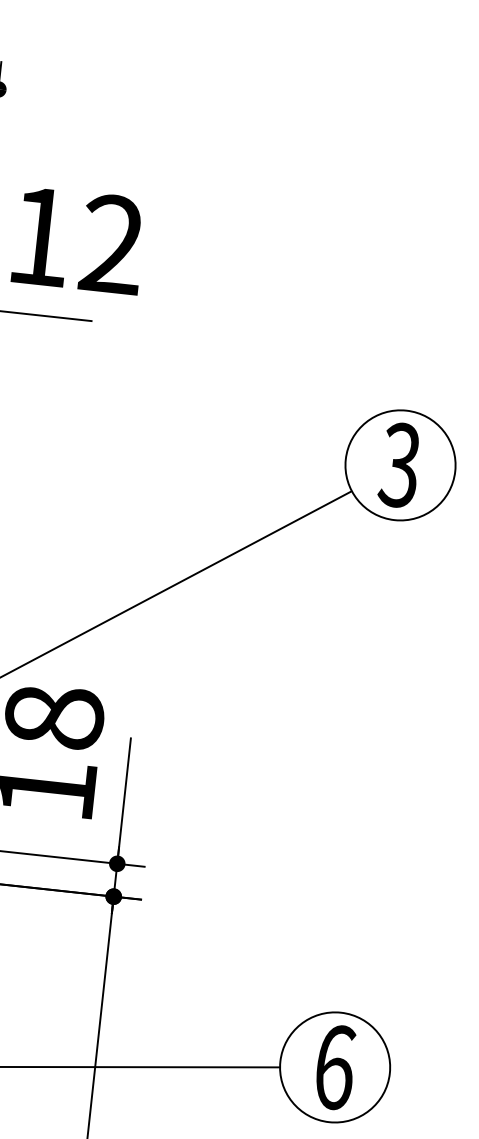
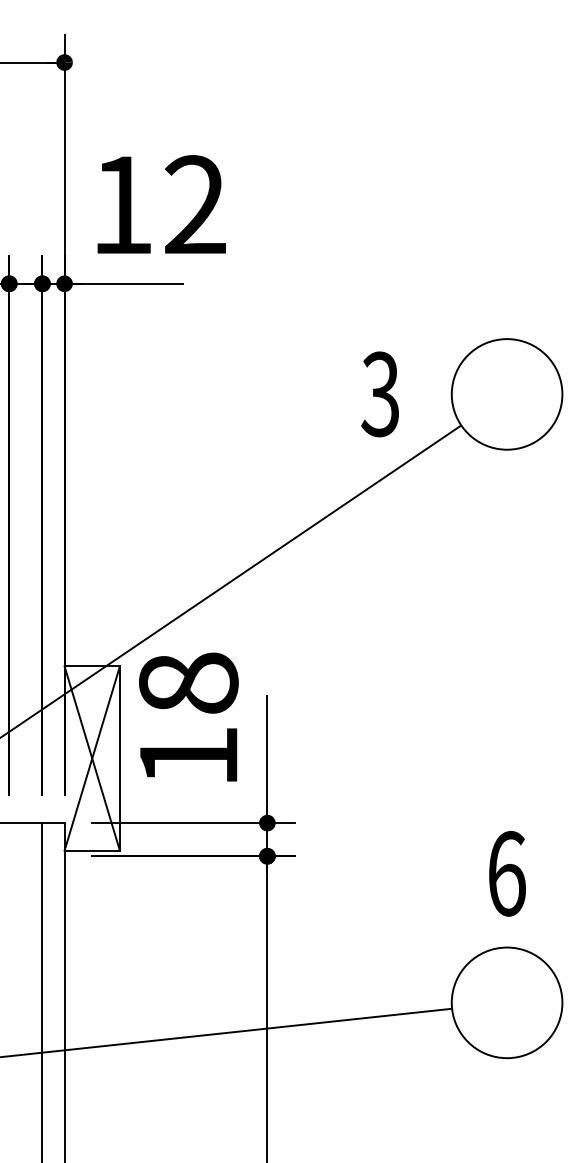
text: (398, 465) -> (379, 394), moved
text: (335, 1067) -> (507, 873), moved

